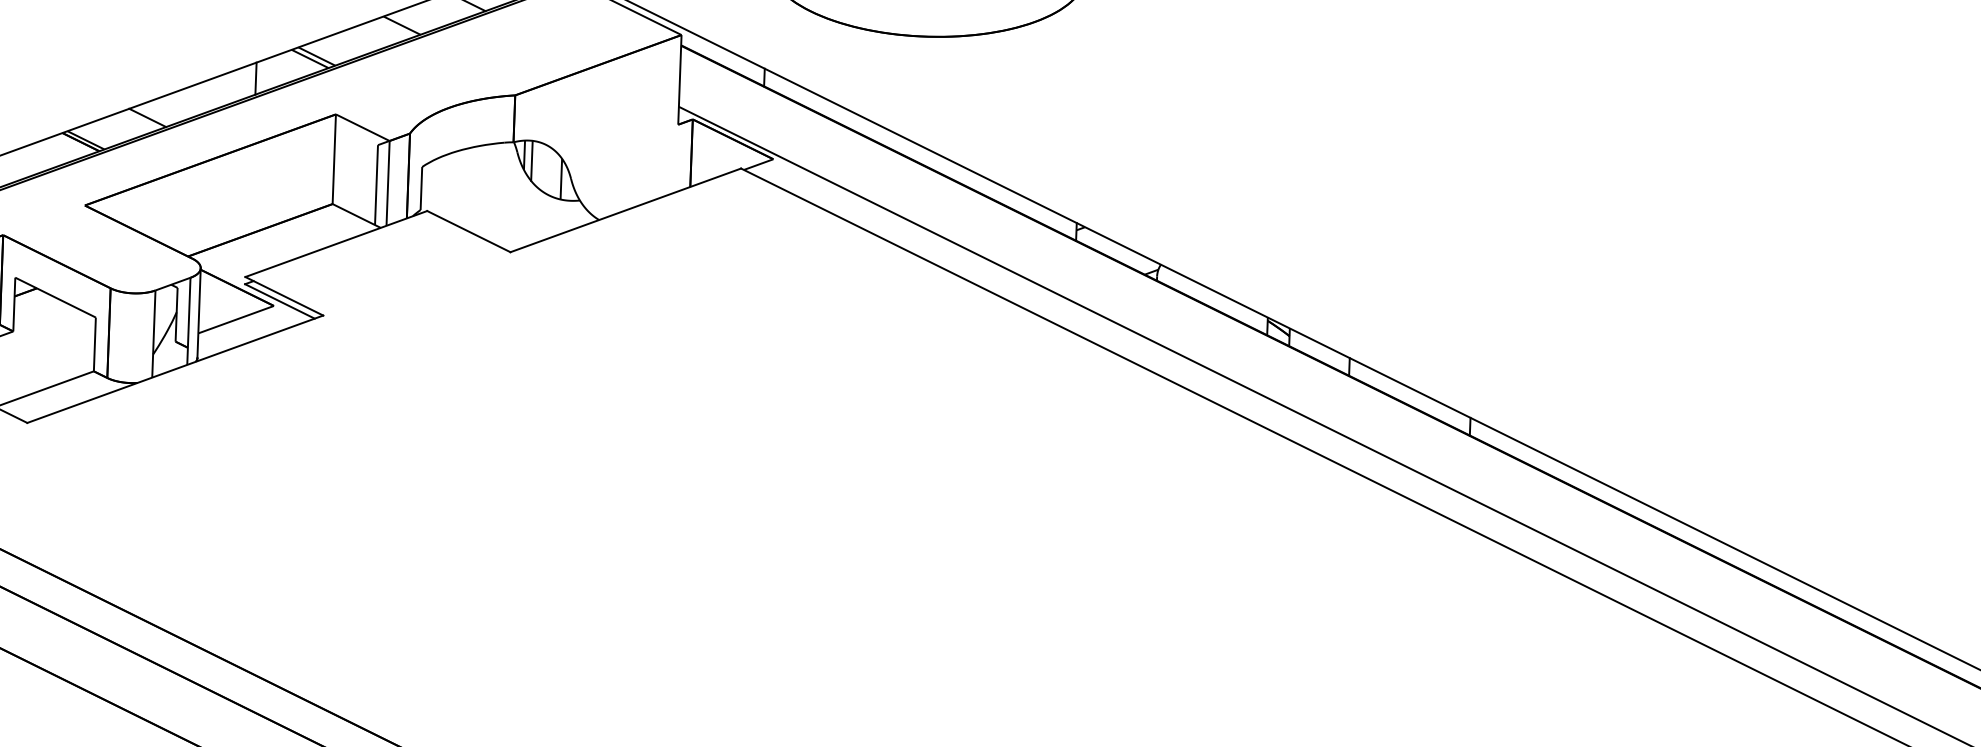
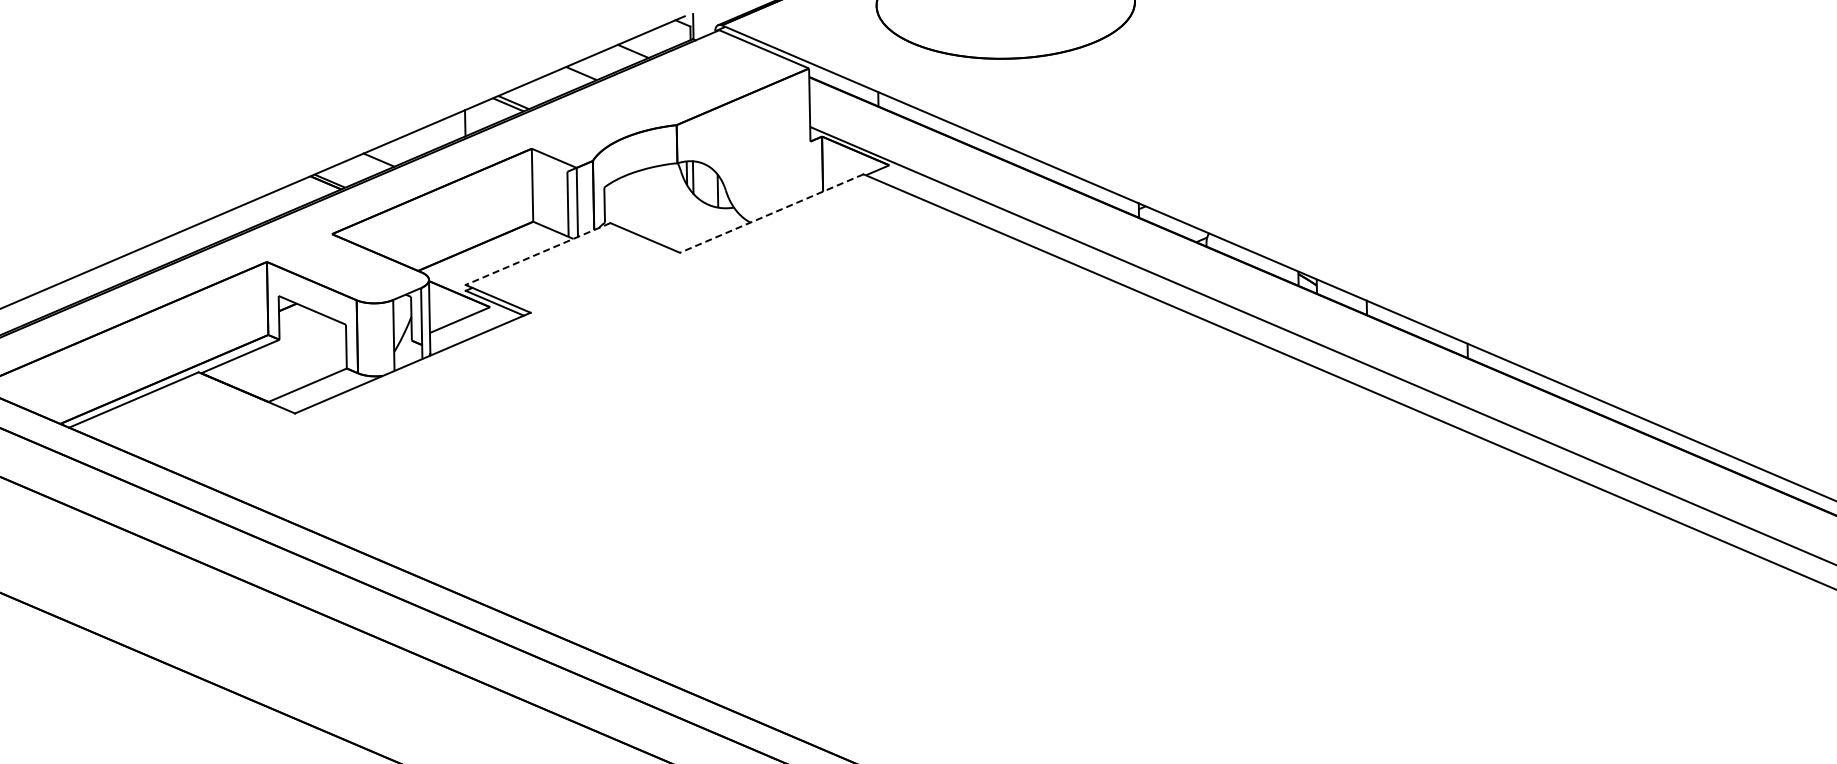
line: (625, 210) -> (771, 213), solid -> dashed
line: (336, 244) -> (538, 254), solid -> dashed

